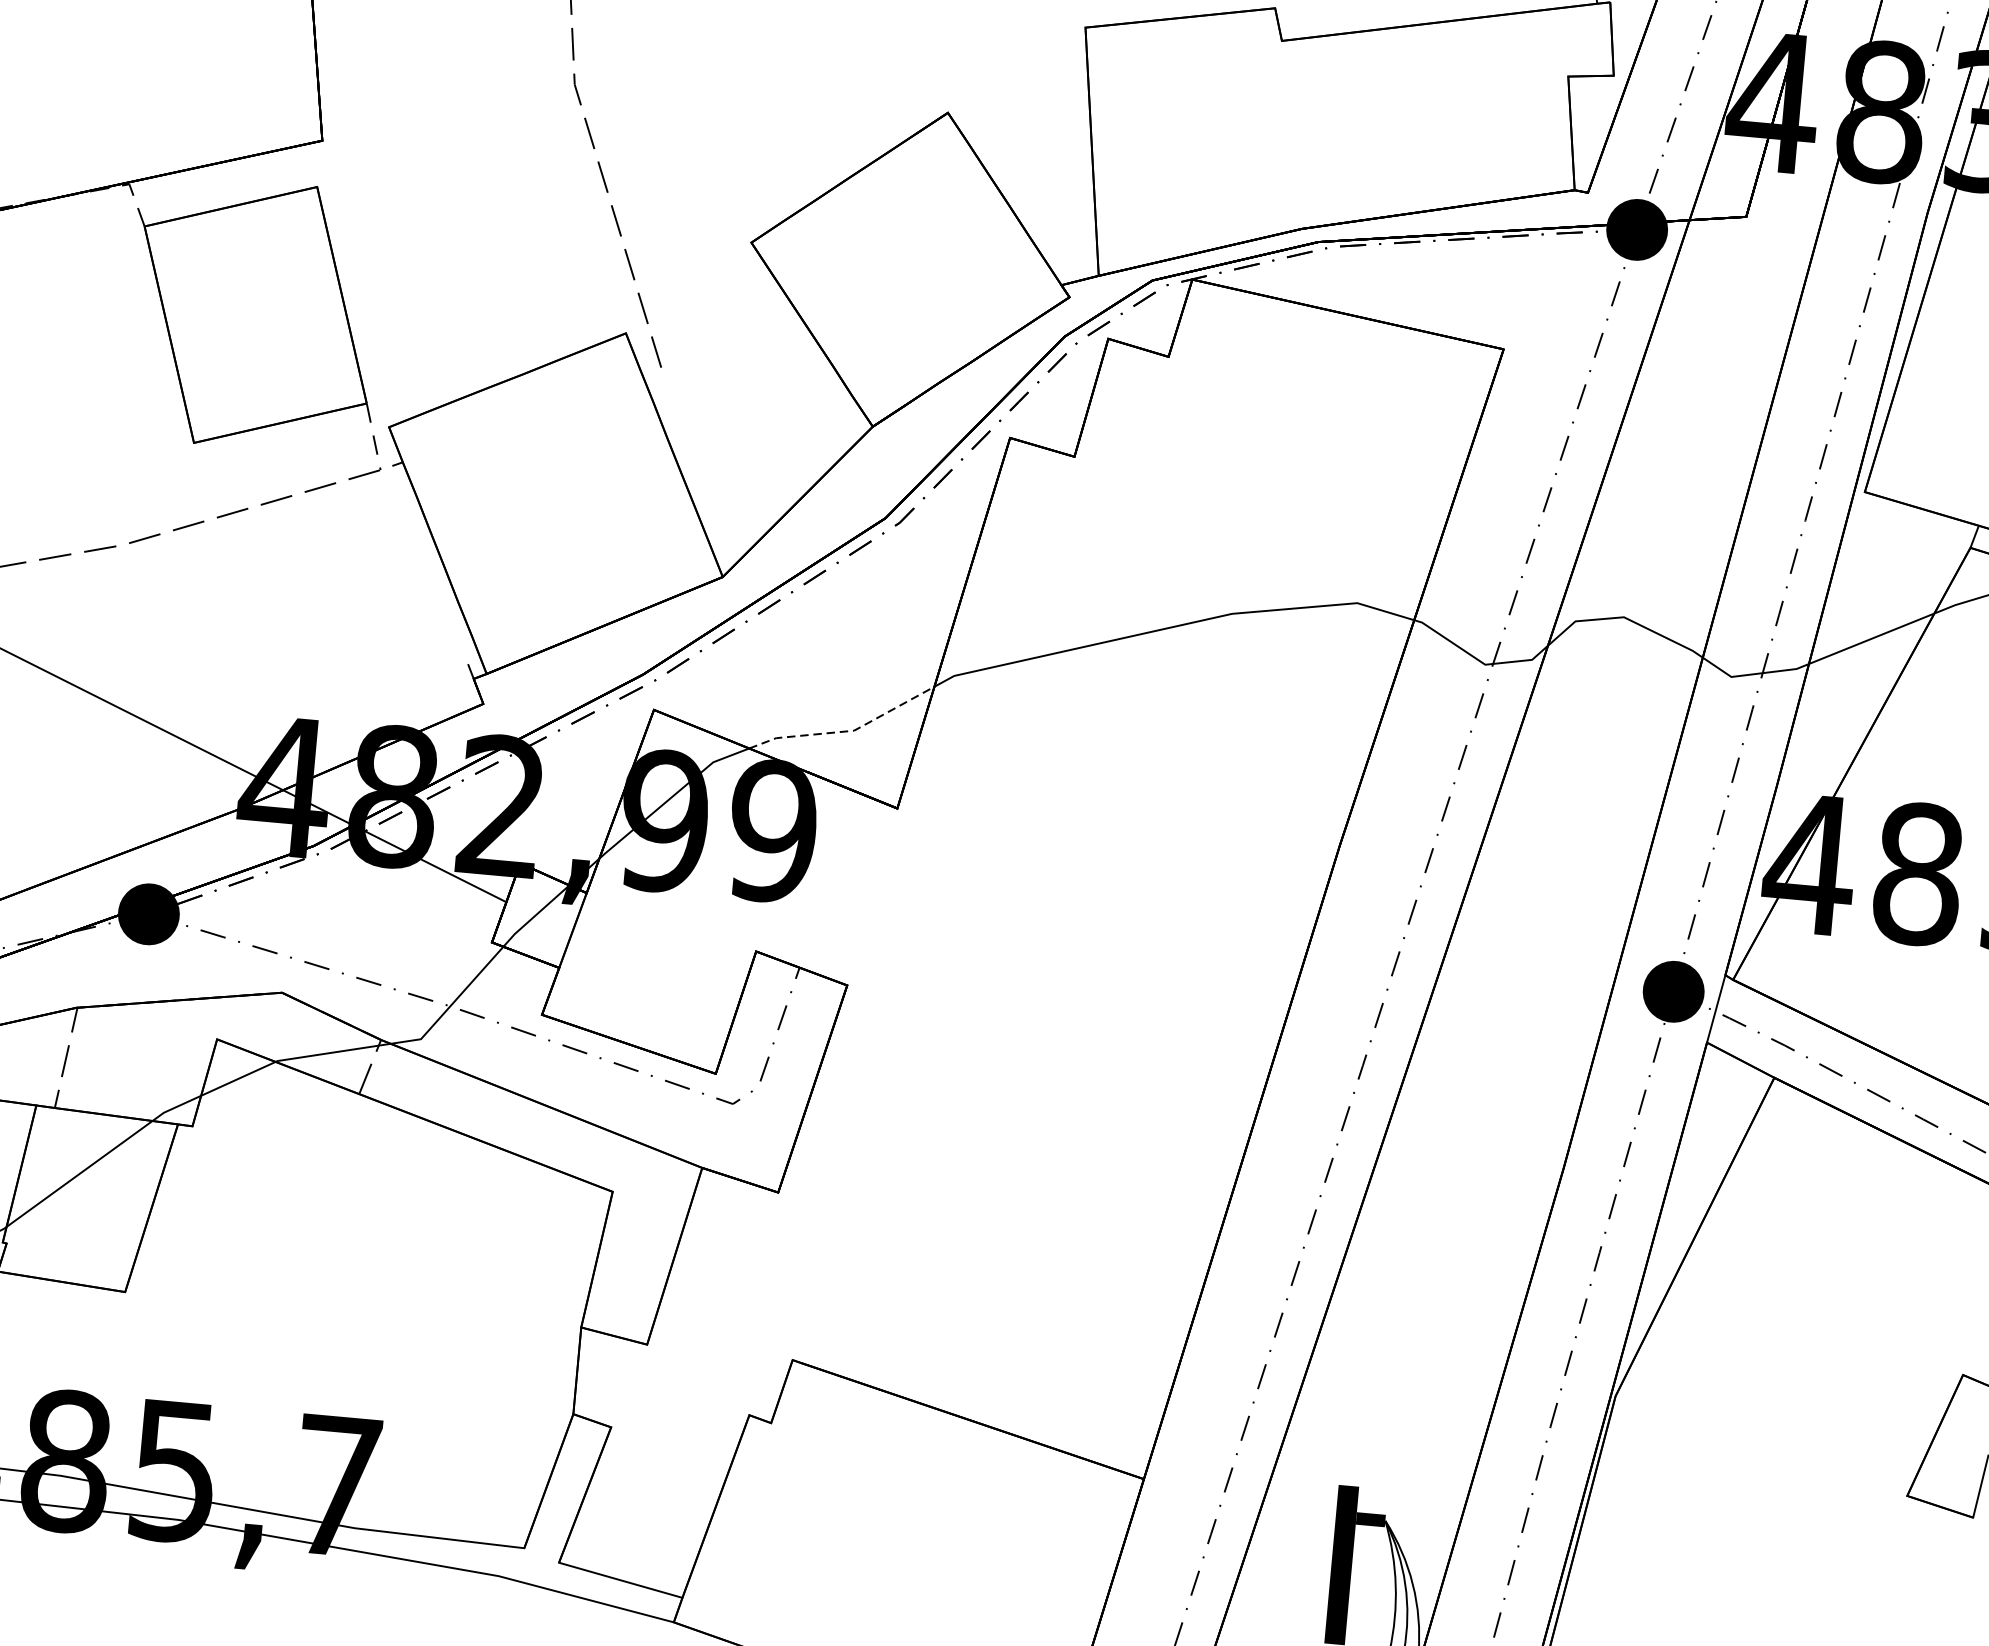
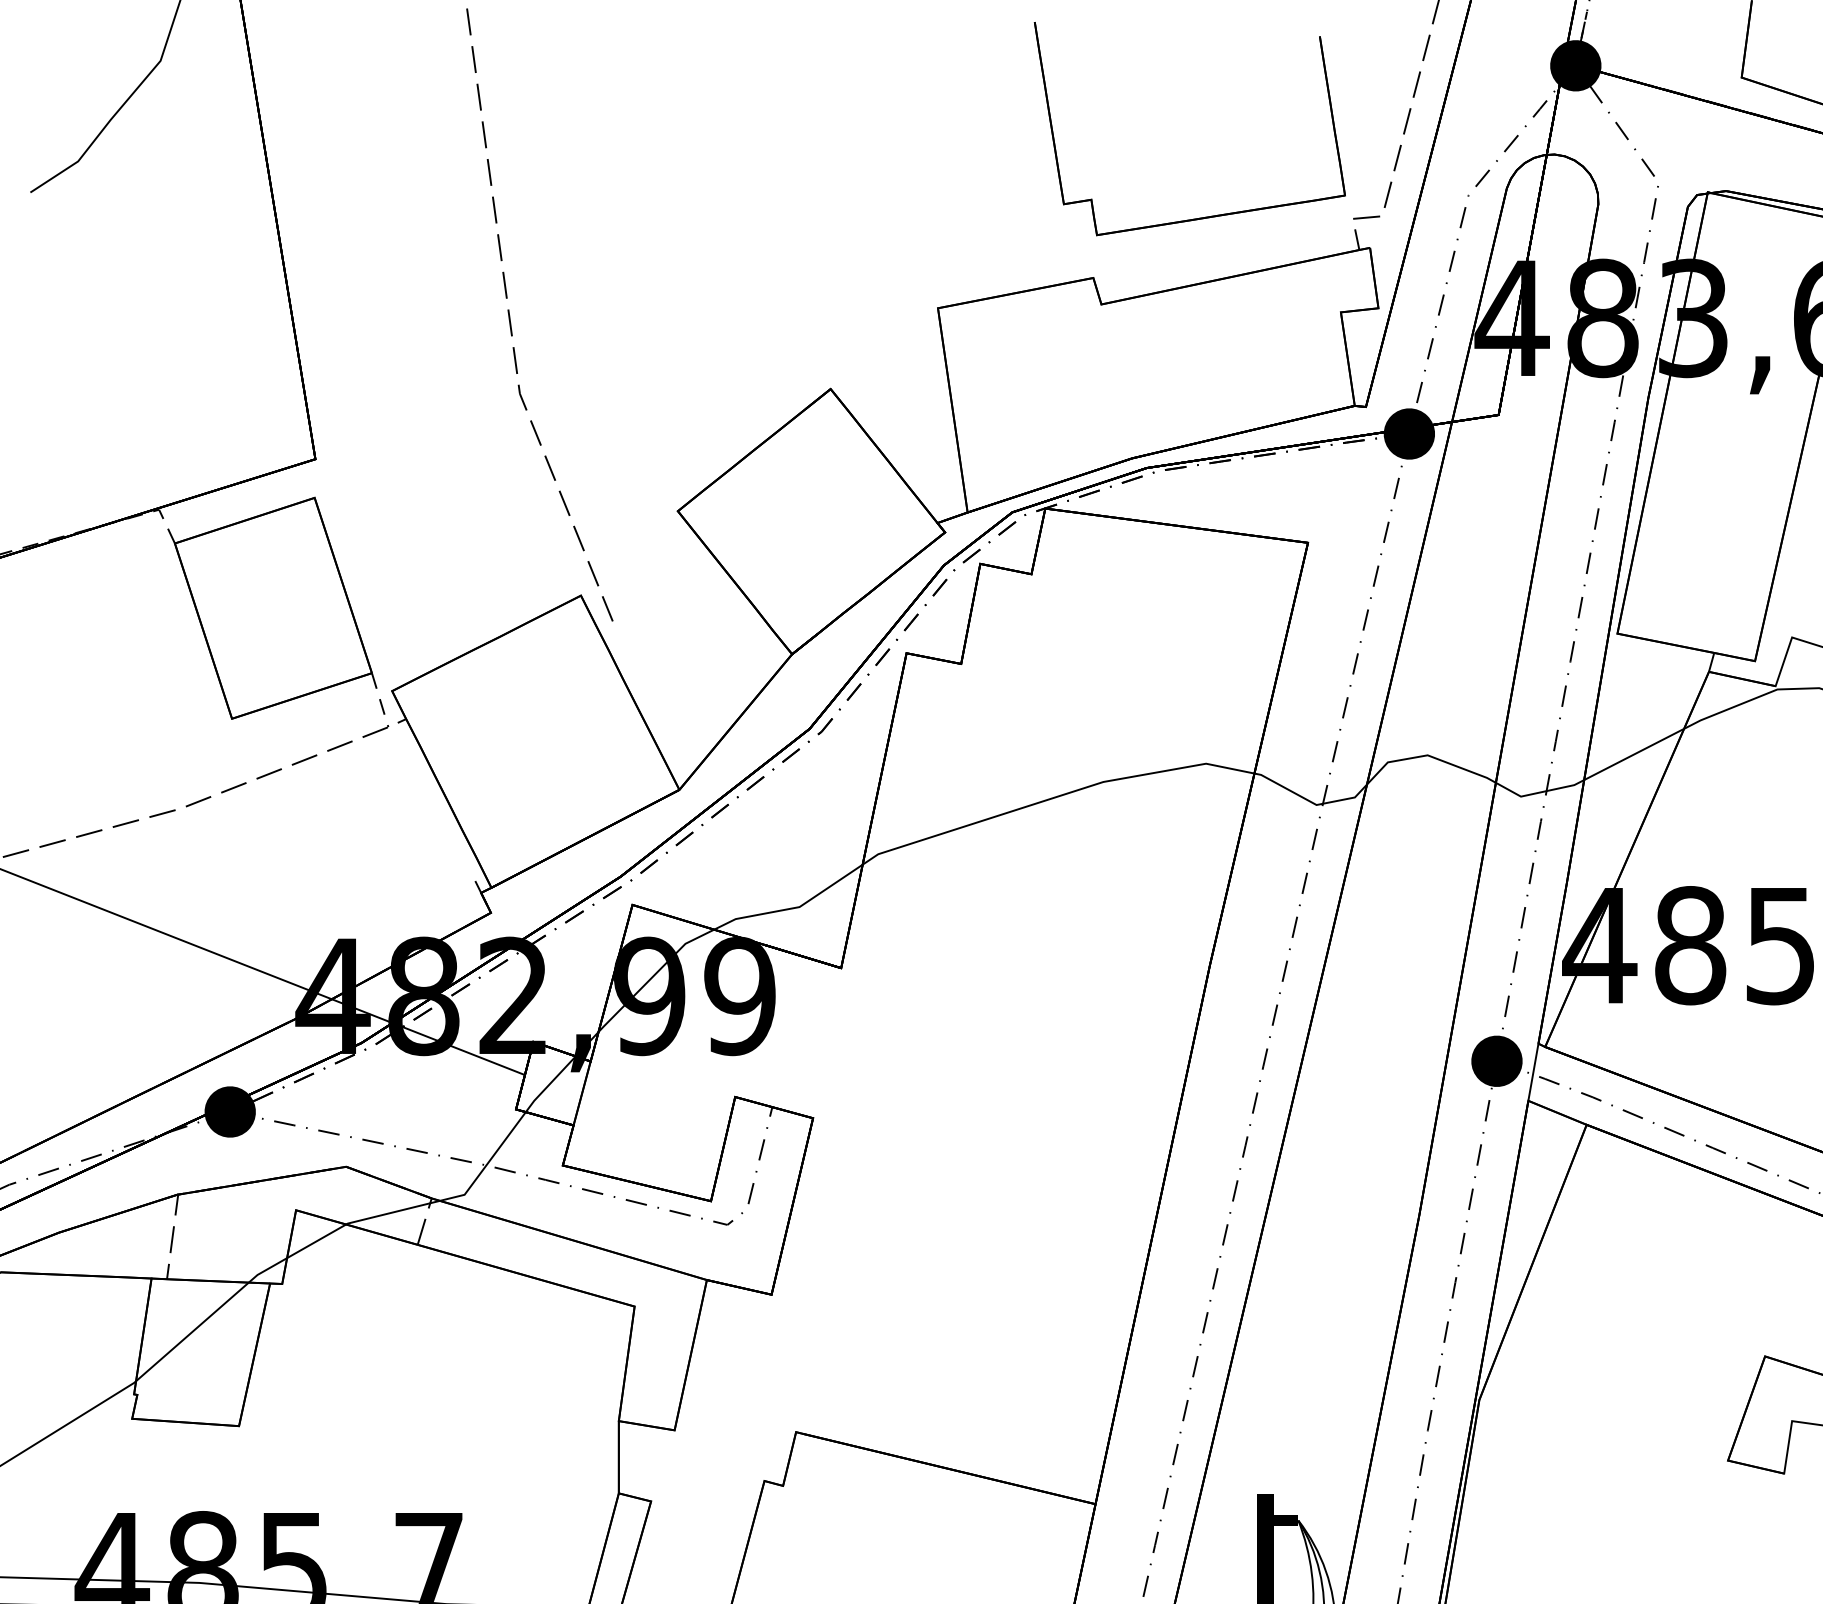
line: (846, 731) -> (793, 908), dashed -> solid

